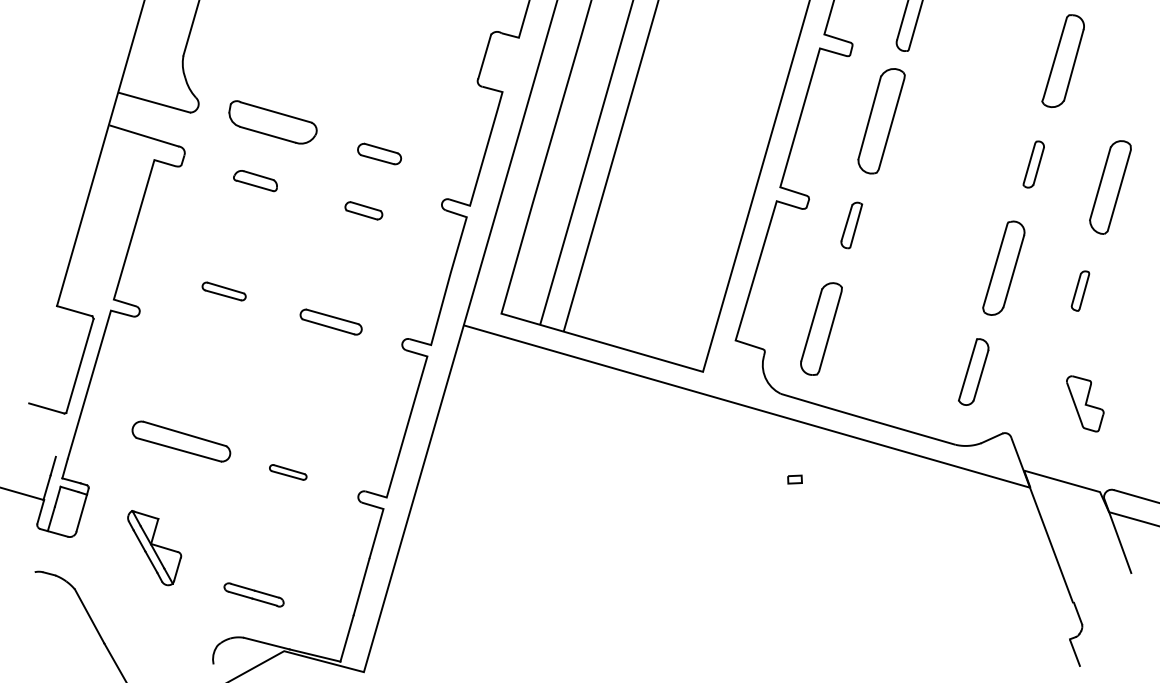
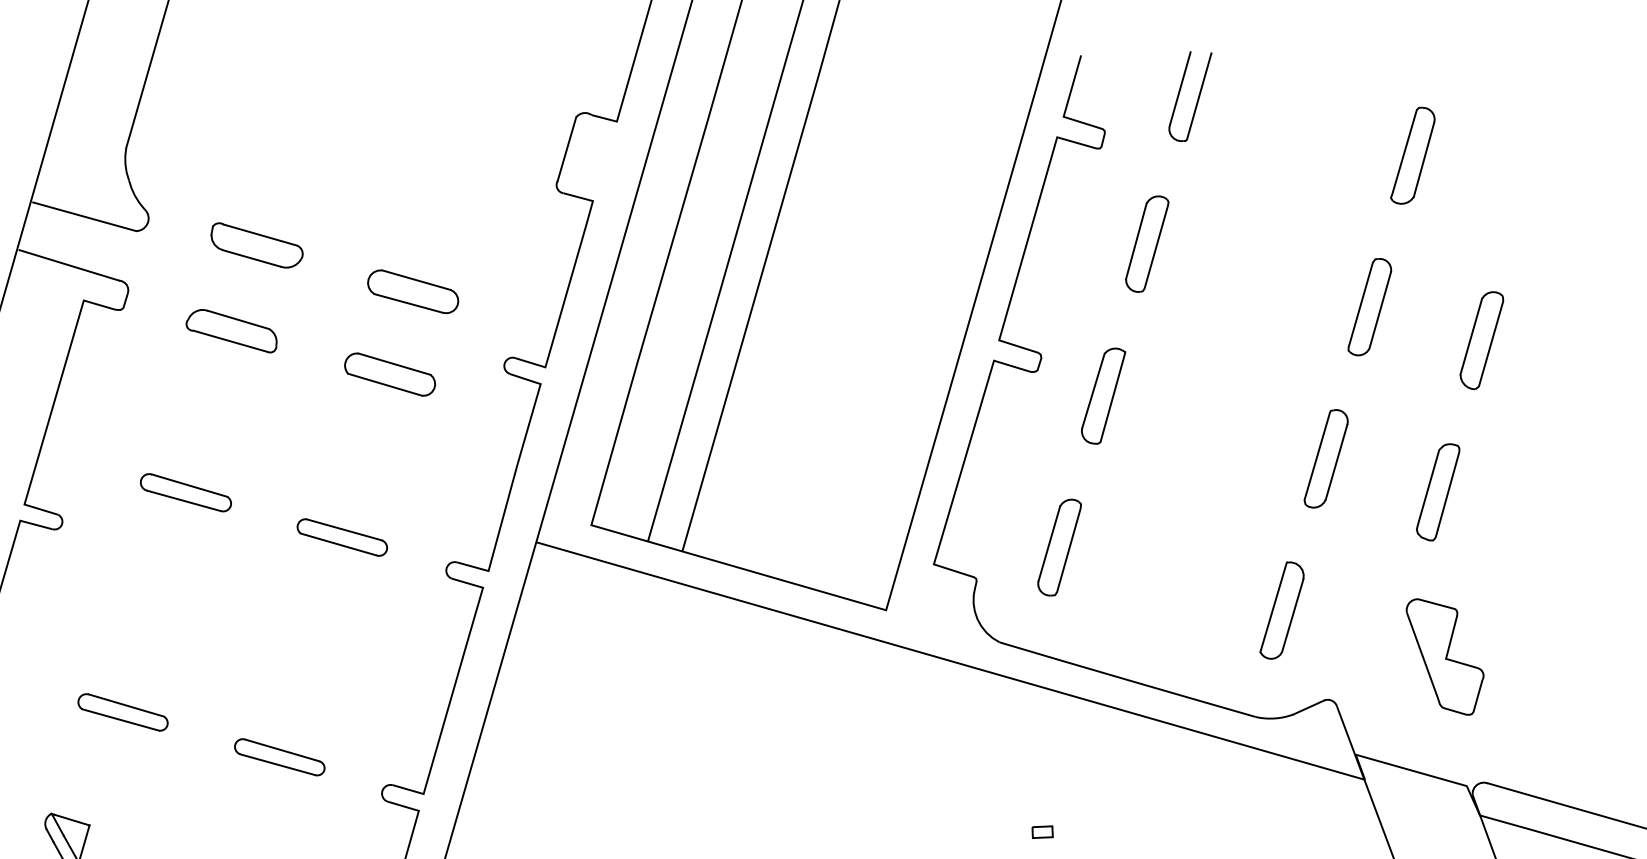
part: (1062, 60) -> (1411, 154), size x0.71
part: (881, 121) -> (1147, 244), size x0.62
part: (272, 122) -> (256, 245), size x0.71
part: (379, 153) -> (413, 290), size x1.43
part: (1033, 164) -> (1369, 306), size x1.43
part: (255, 180) -> (231, 330), size x1.43
part: (1109, 187) -> (1480, 340), size x0.71
part: (363, 210) -> (389, 374), size x1.67
part: (851, 225) -> (1103, 396), size x1.43
part: (1003, 268) -> (1325, 459), size x0.71
part: (1080, 290) -> (1438, 491), size x1.67
part: (223, 291) -> (184, 492), size x1.43
part: (821, 328) -> (1059, 546), size x0.71
part: (1085, 403) -> (1445, 656), size x1.43
part: (180, 441) -> (121, 712), size x0.62
part: (287, 472) -> (278, 757), size x1.67
part: (794, 479) -> (1041, 832), moved

